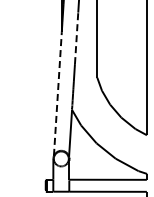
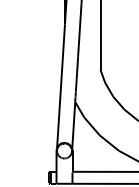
line: (76, 38) -> (79, 30), dashed -> solid
line: (57, 94) -> (60, 86), dashed -> solid

